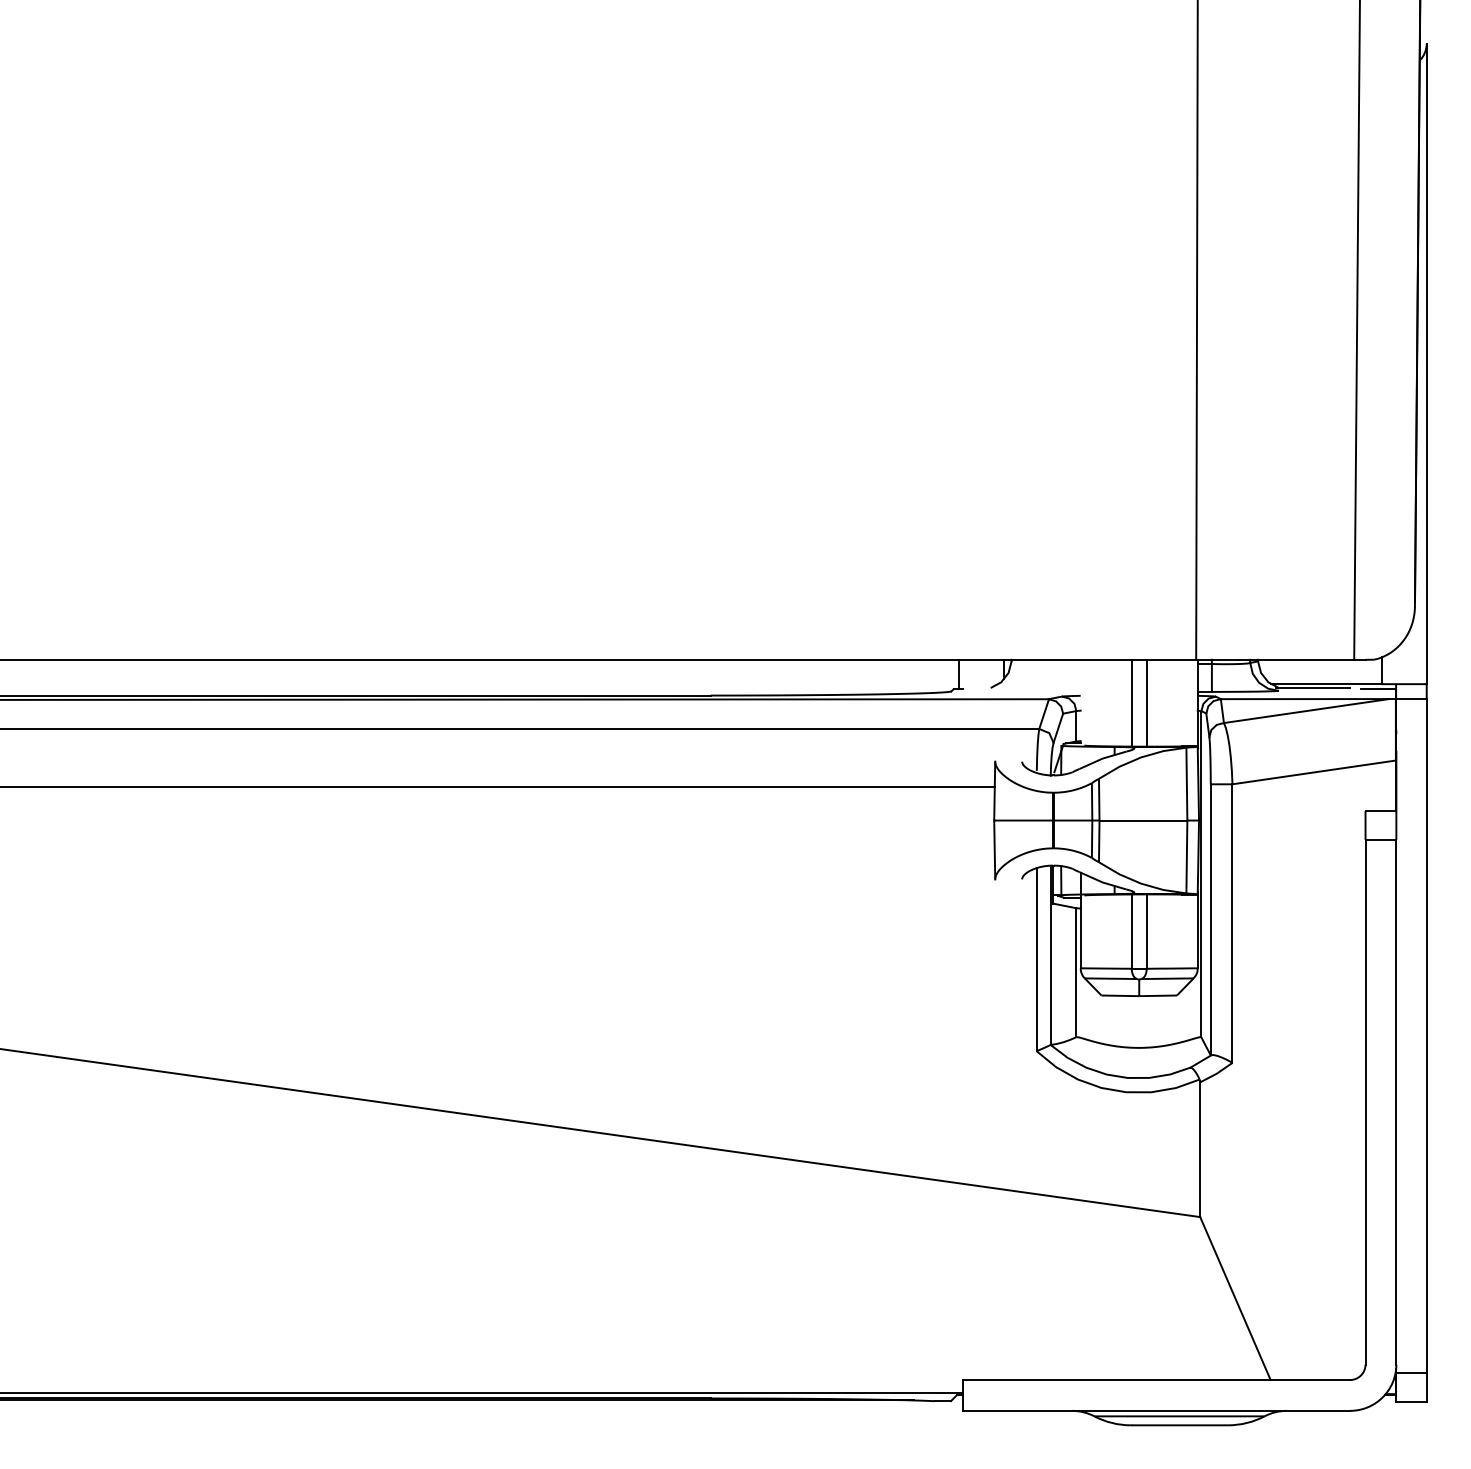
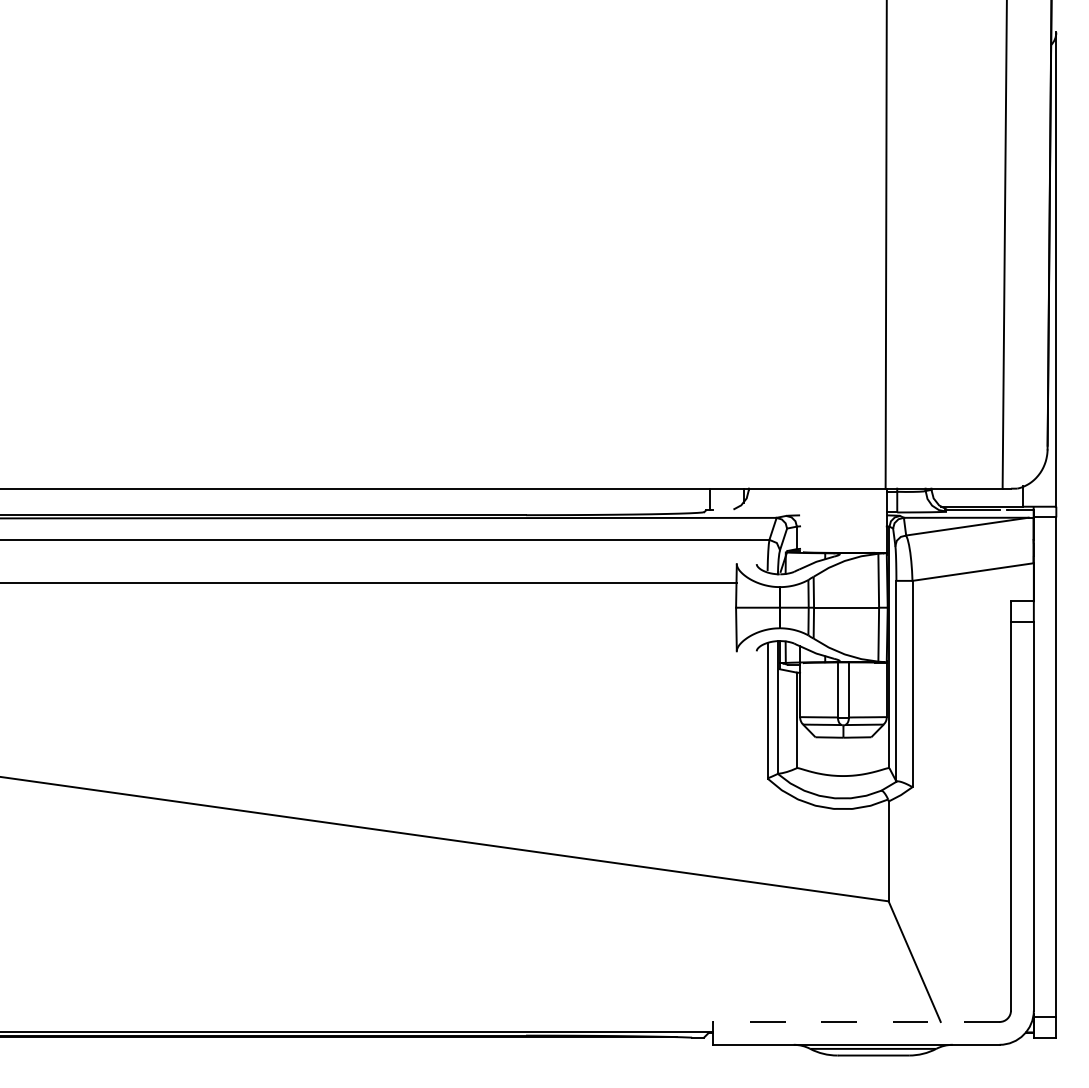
line: (1131, 702) -> (837, 520), removed
line: (1147, 702) -> (849, 520), removed
line: (1155, 1379) -> (855, 1021), solid -> dashed

